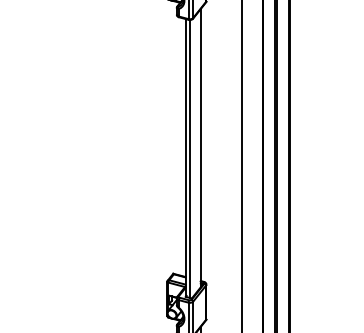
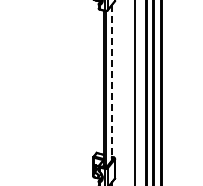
line: (199, 147) -> (111, 82), solid -> dashed

